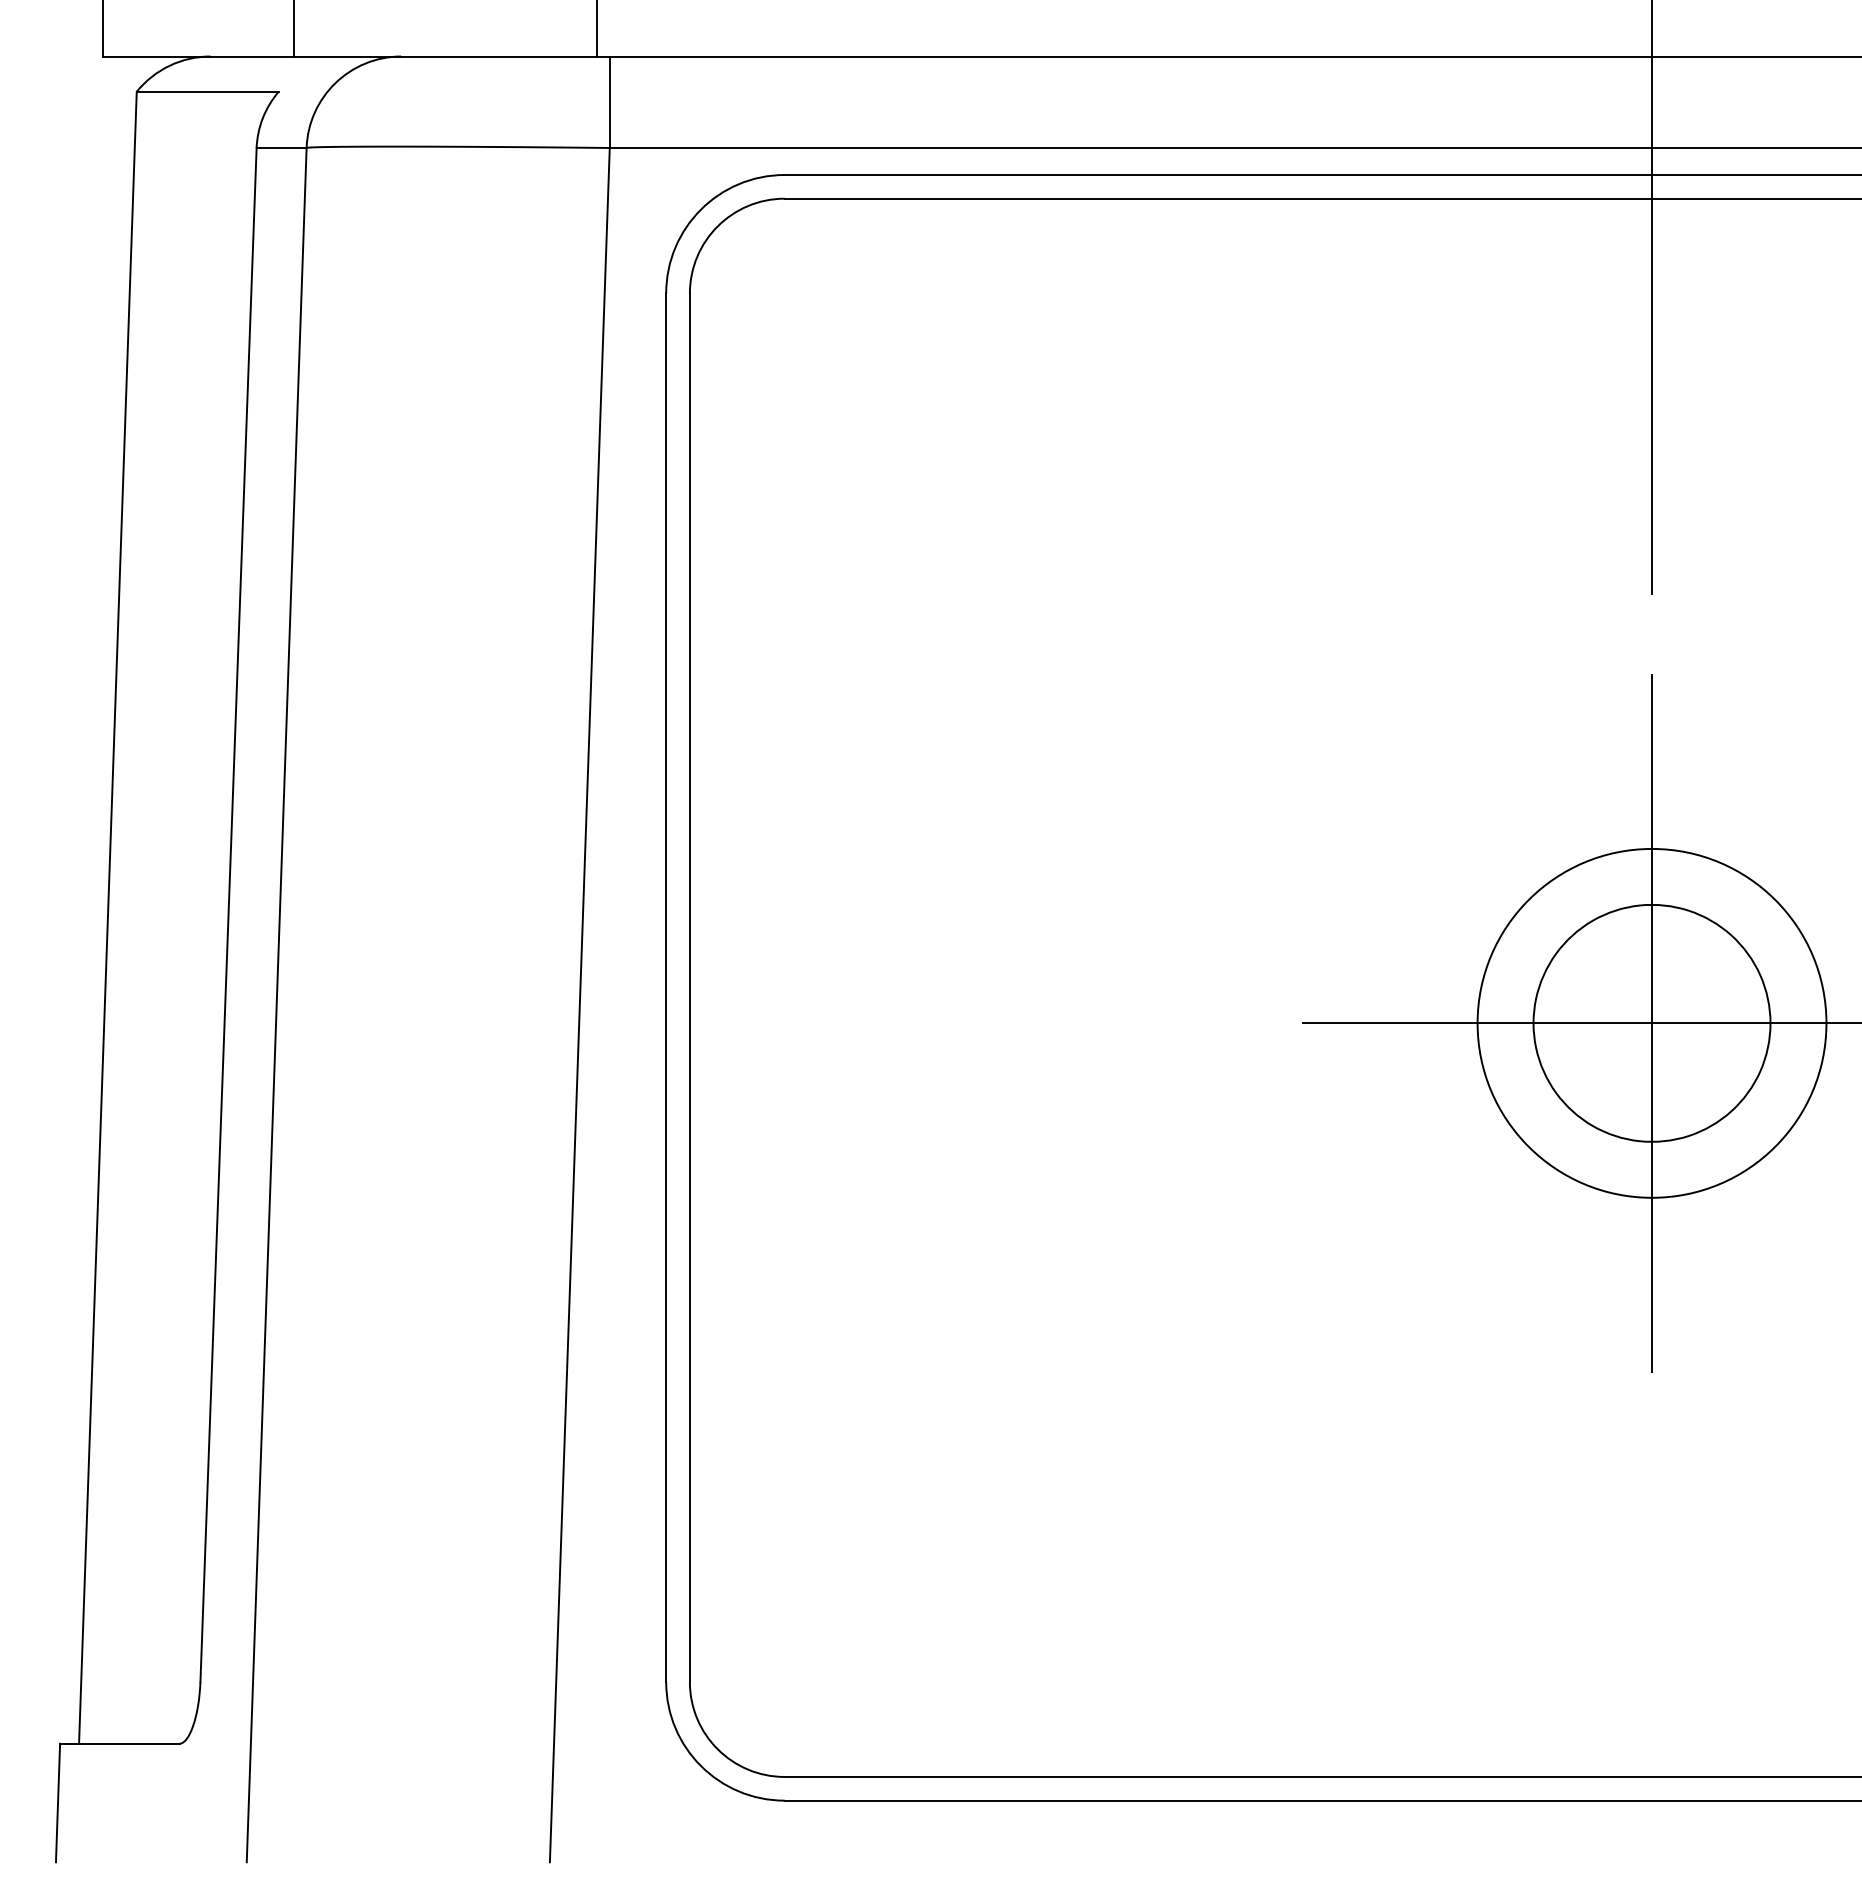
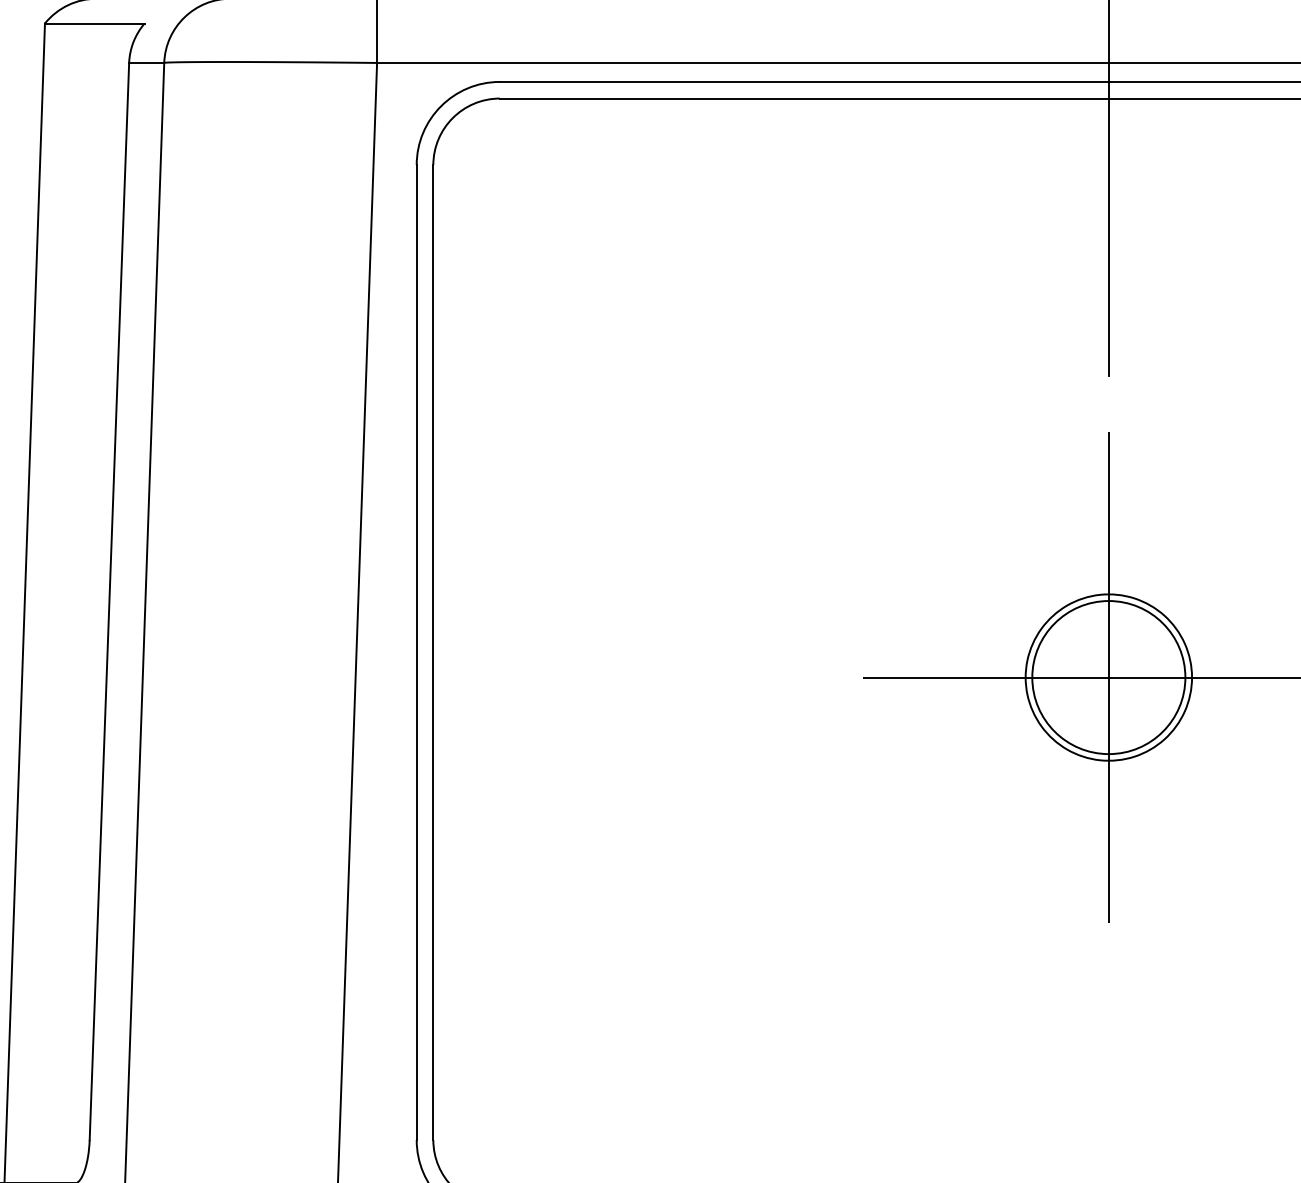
circle: (1652, 1023) -> (1109, 677), size x0.62

